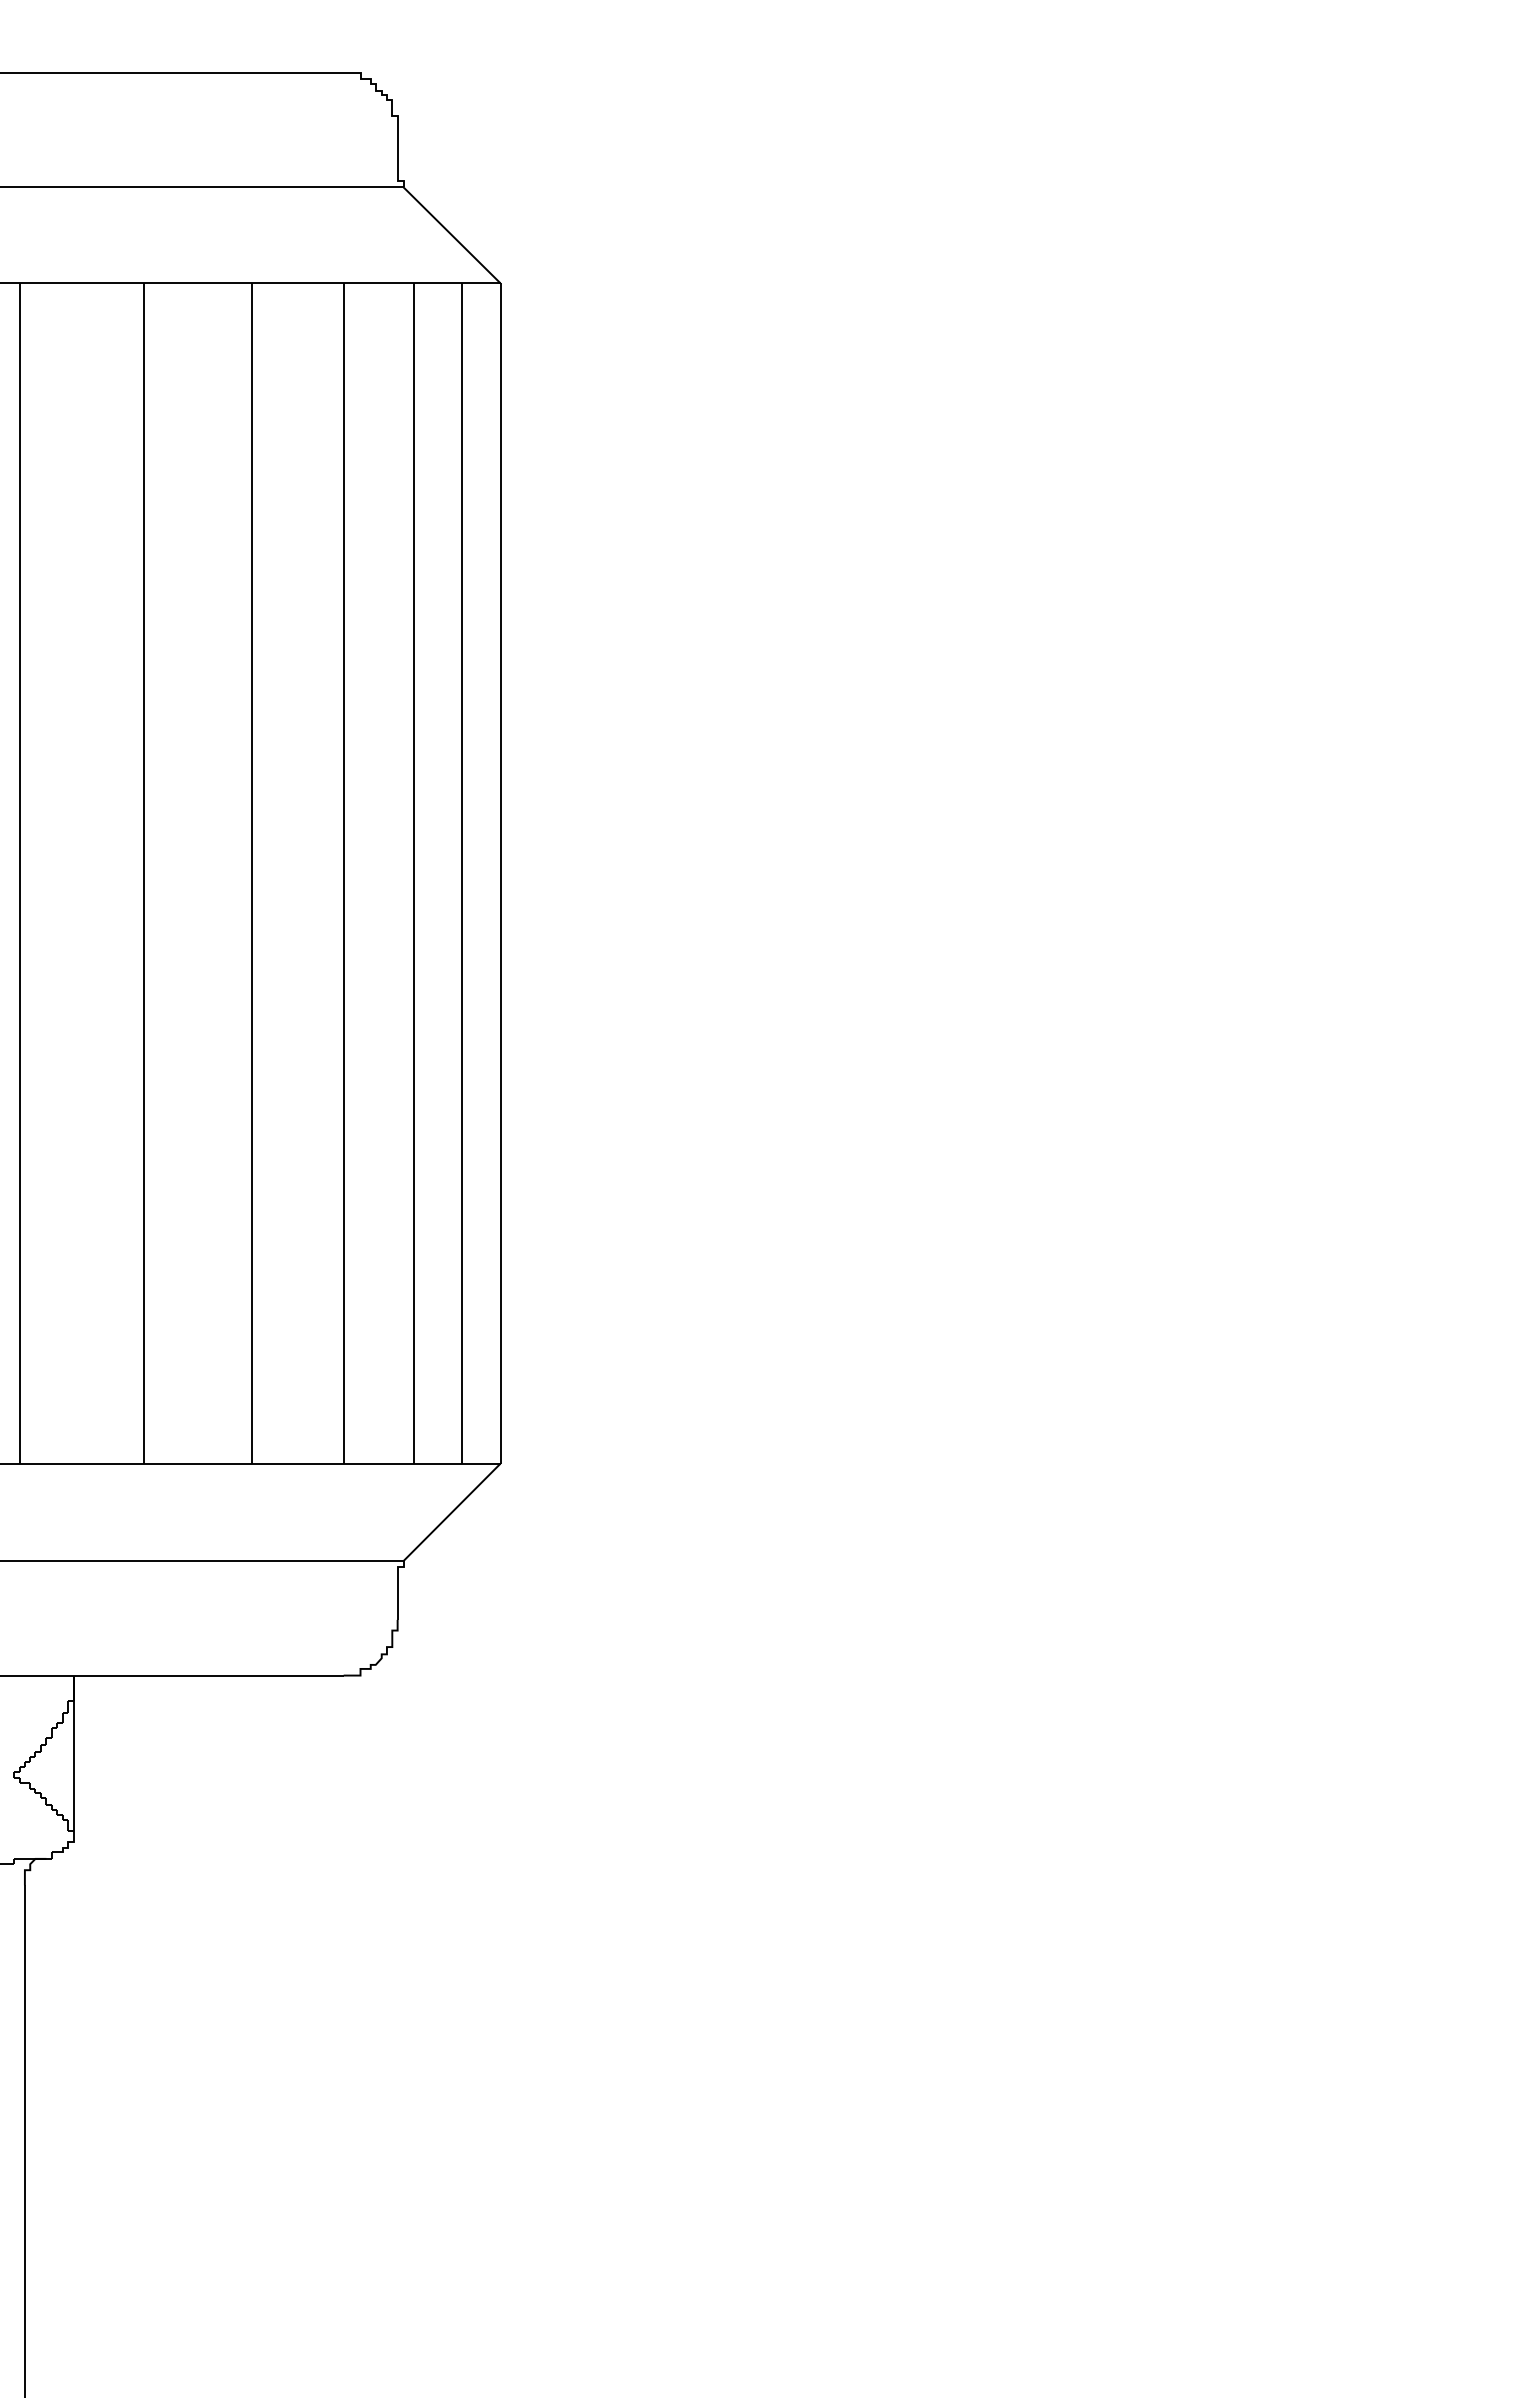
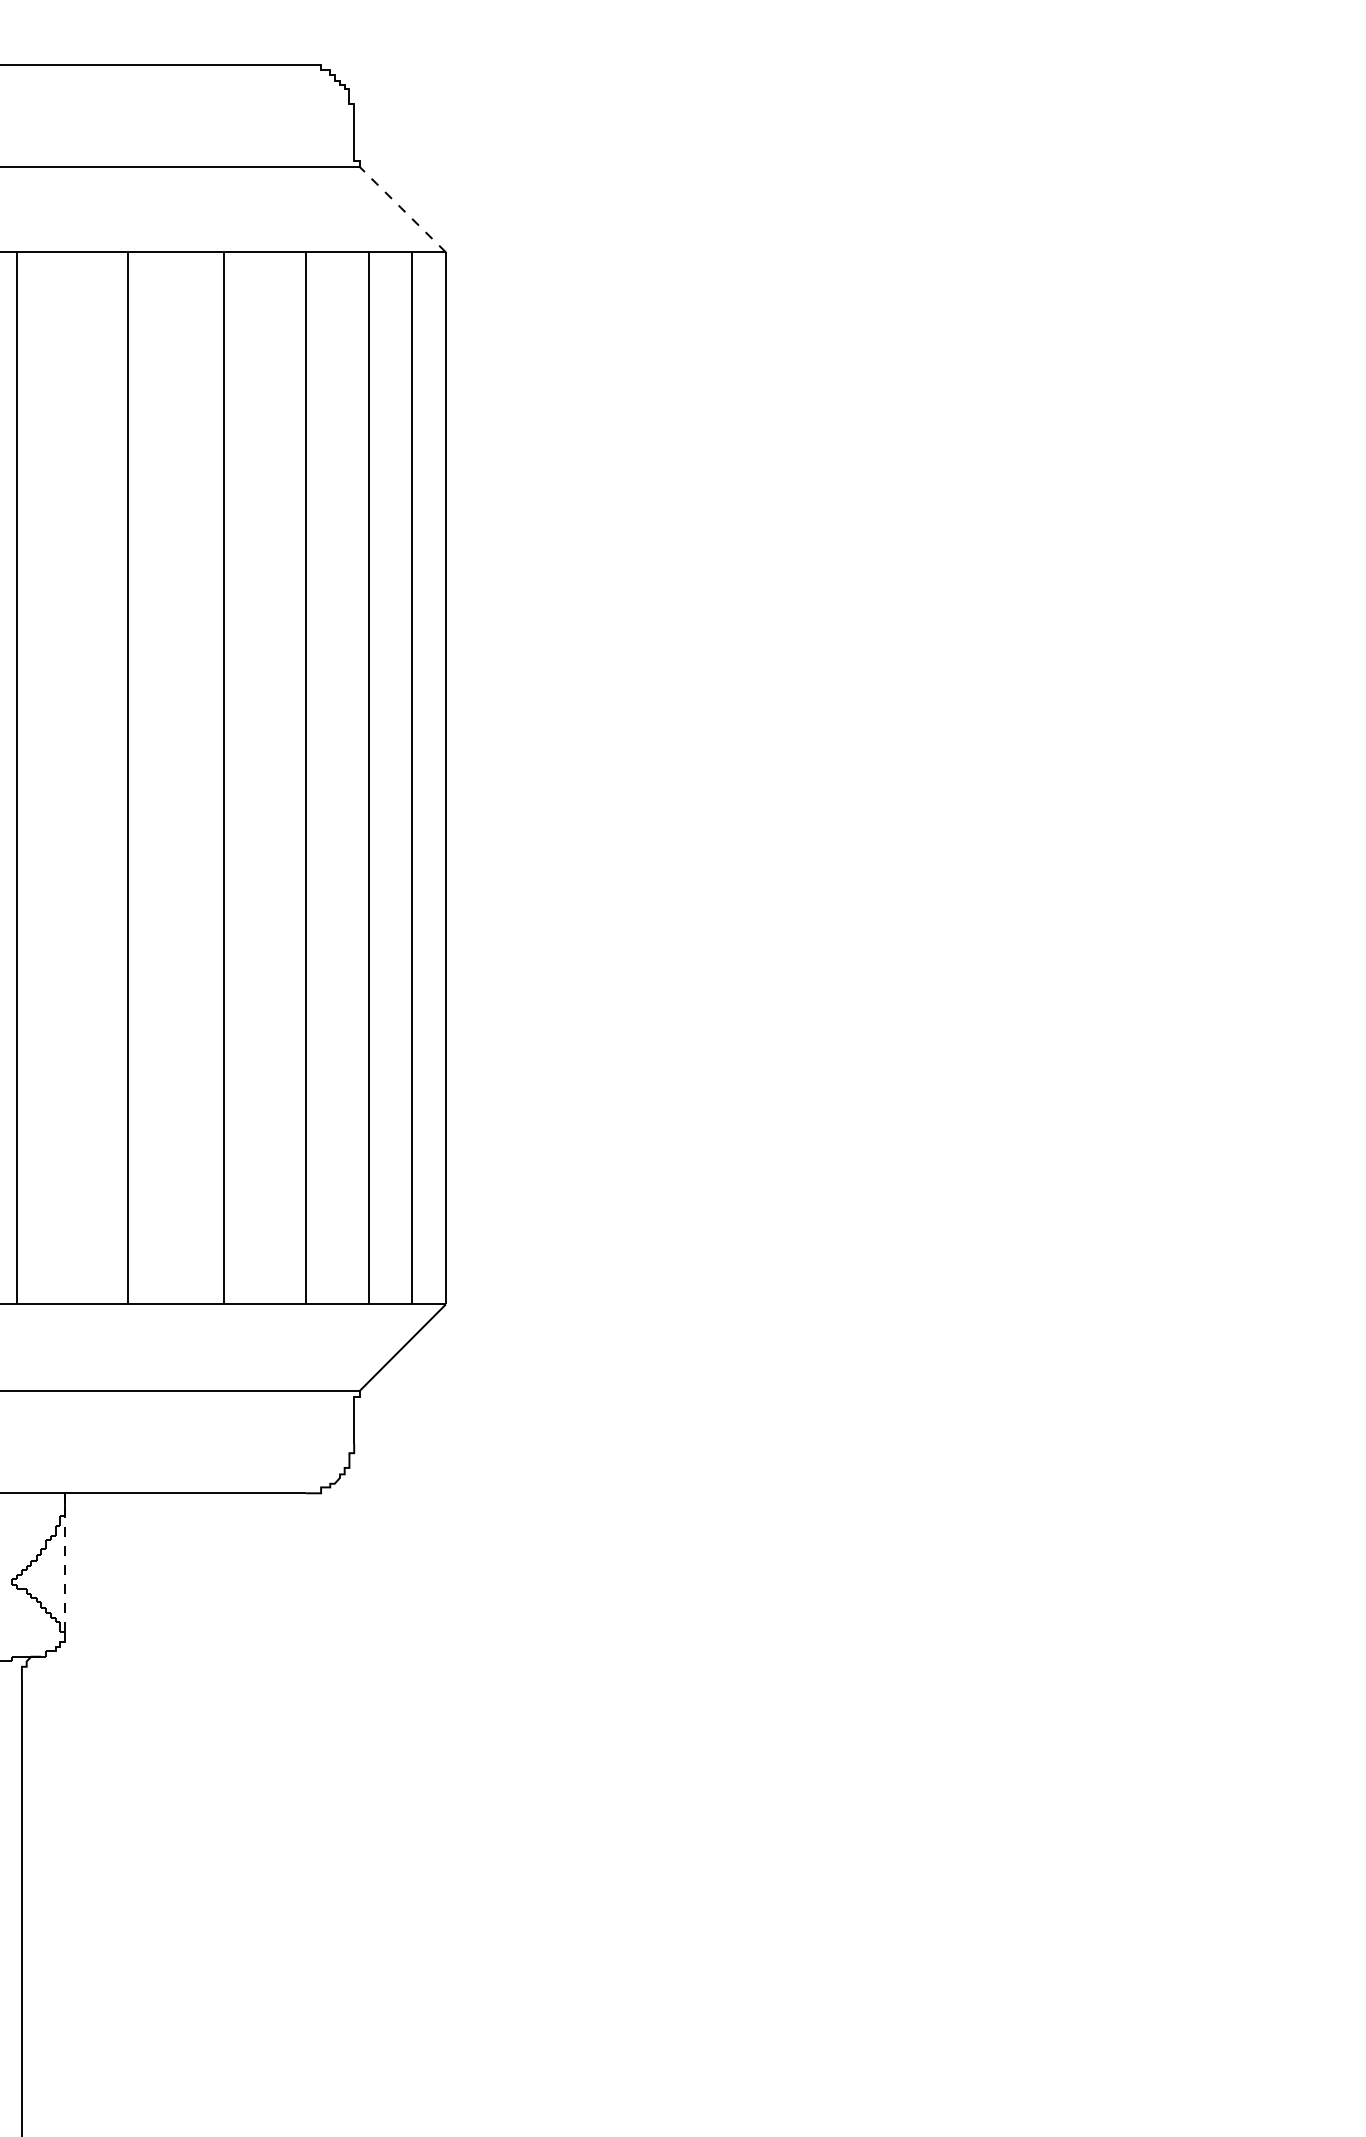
line: (451, 235) -> (402, 209), solid -> dashed
line: (73, 1758) -> (65, 1567), solid -> dashed

